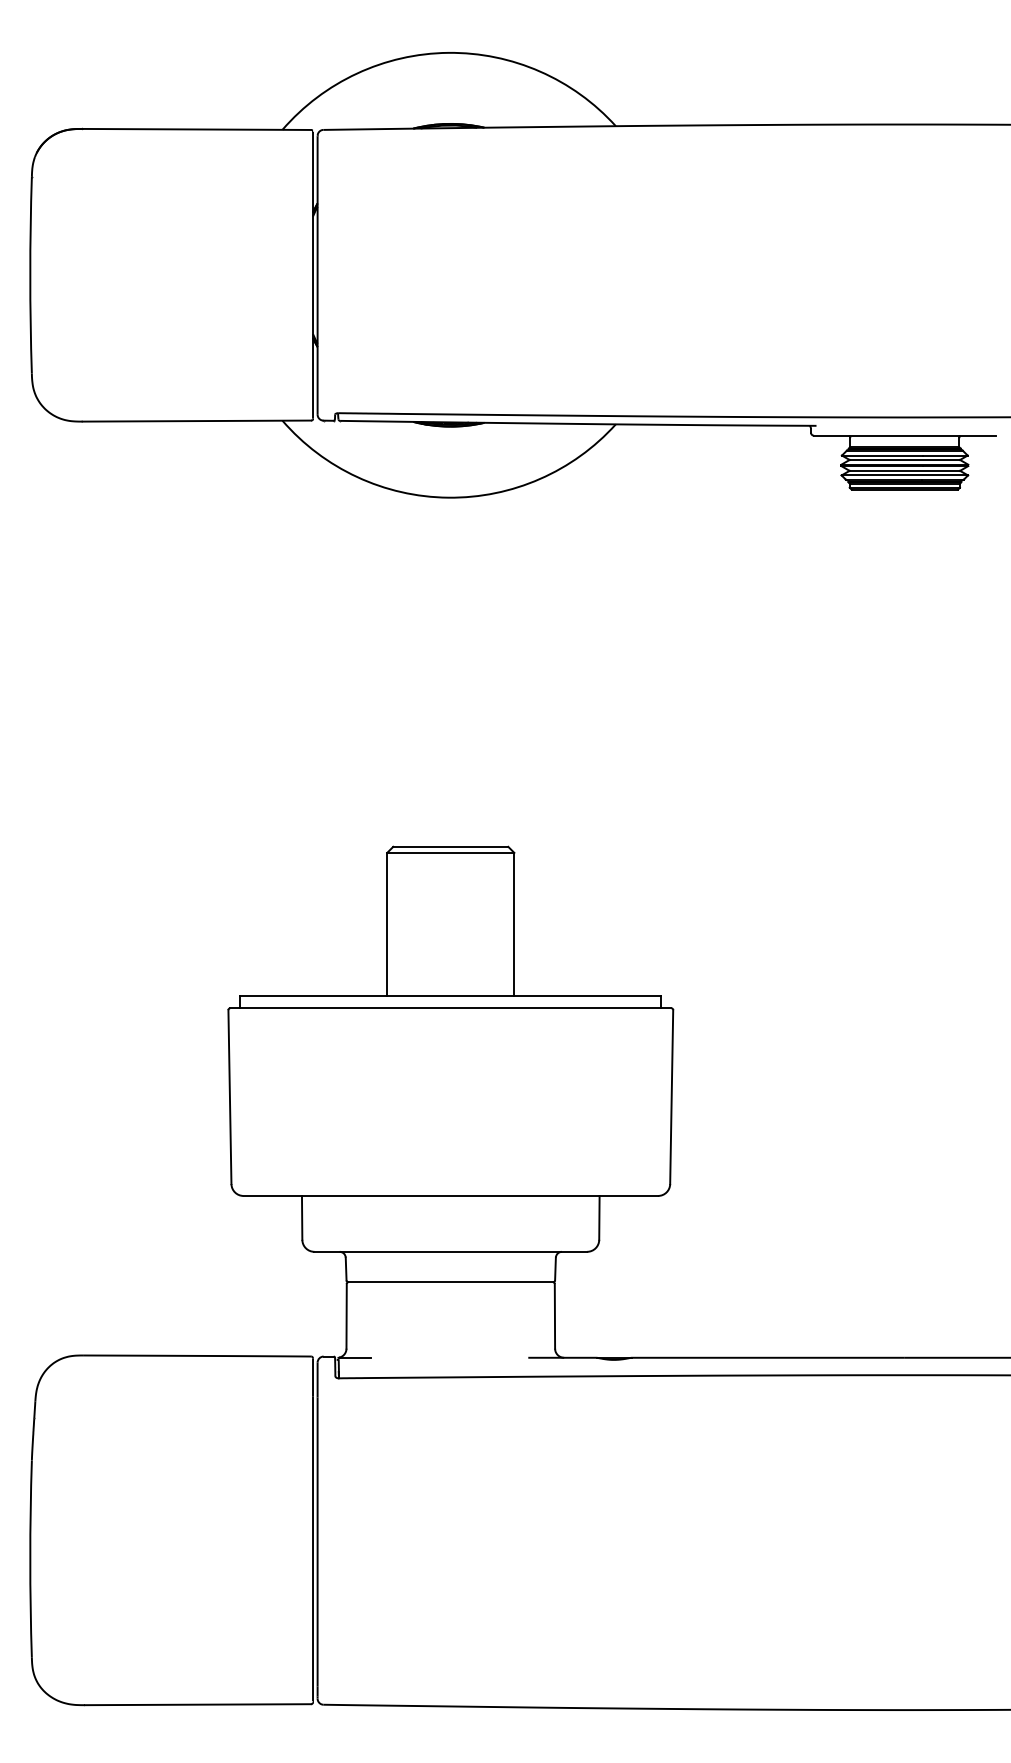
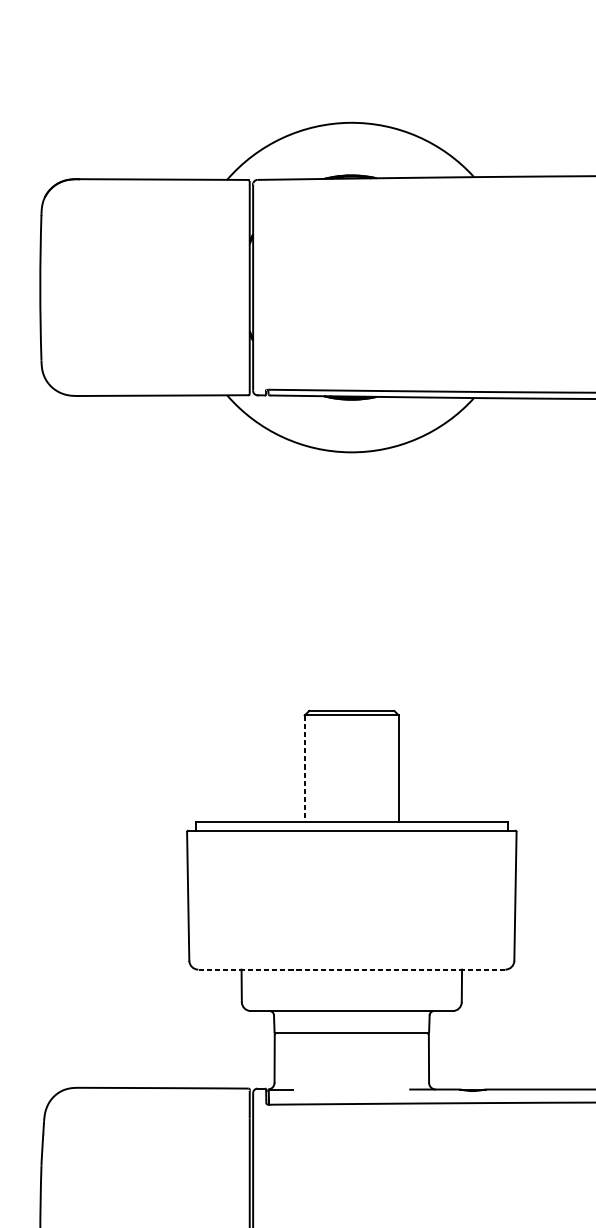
line: (387, 924) -> (304, 768), solid -> dashed
line: (450, 1195) -> (351, 969), solid -> dashed

